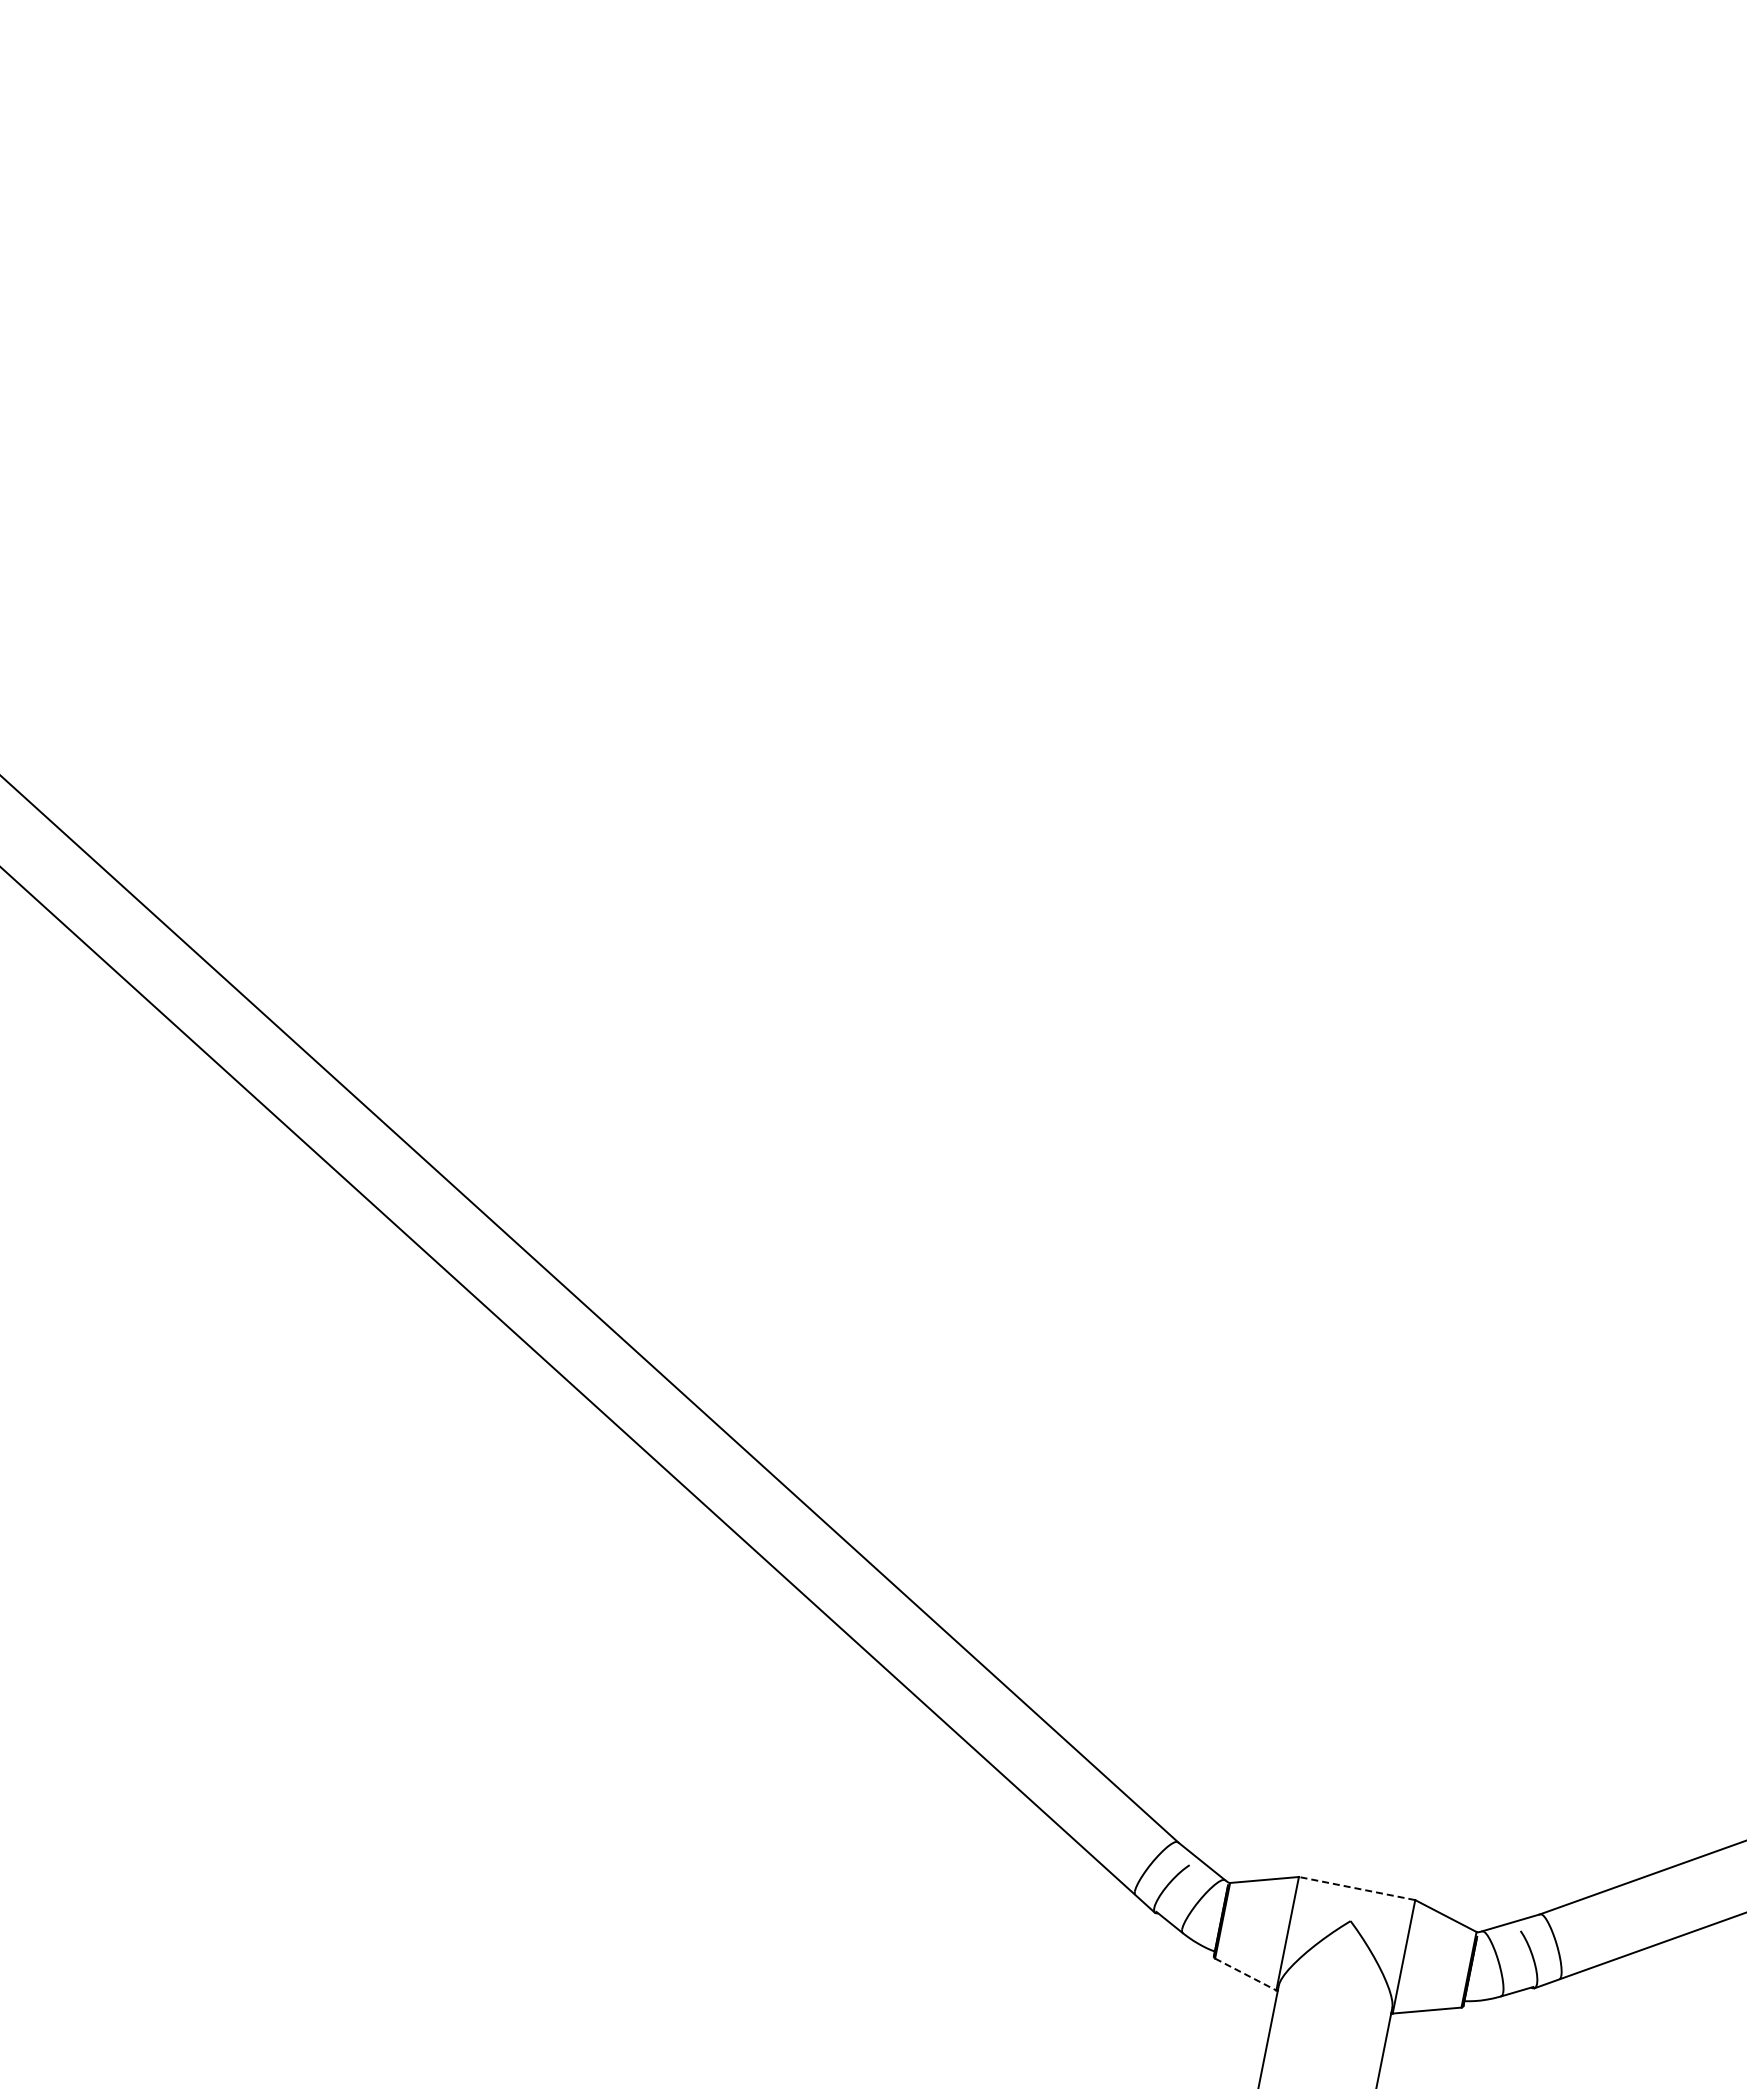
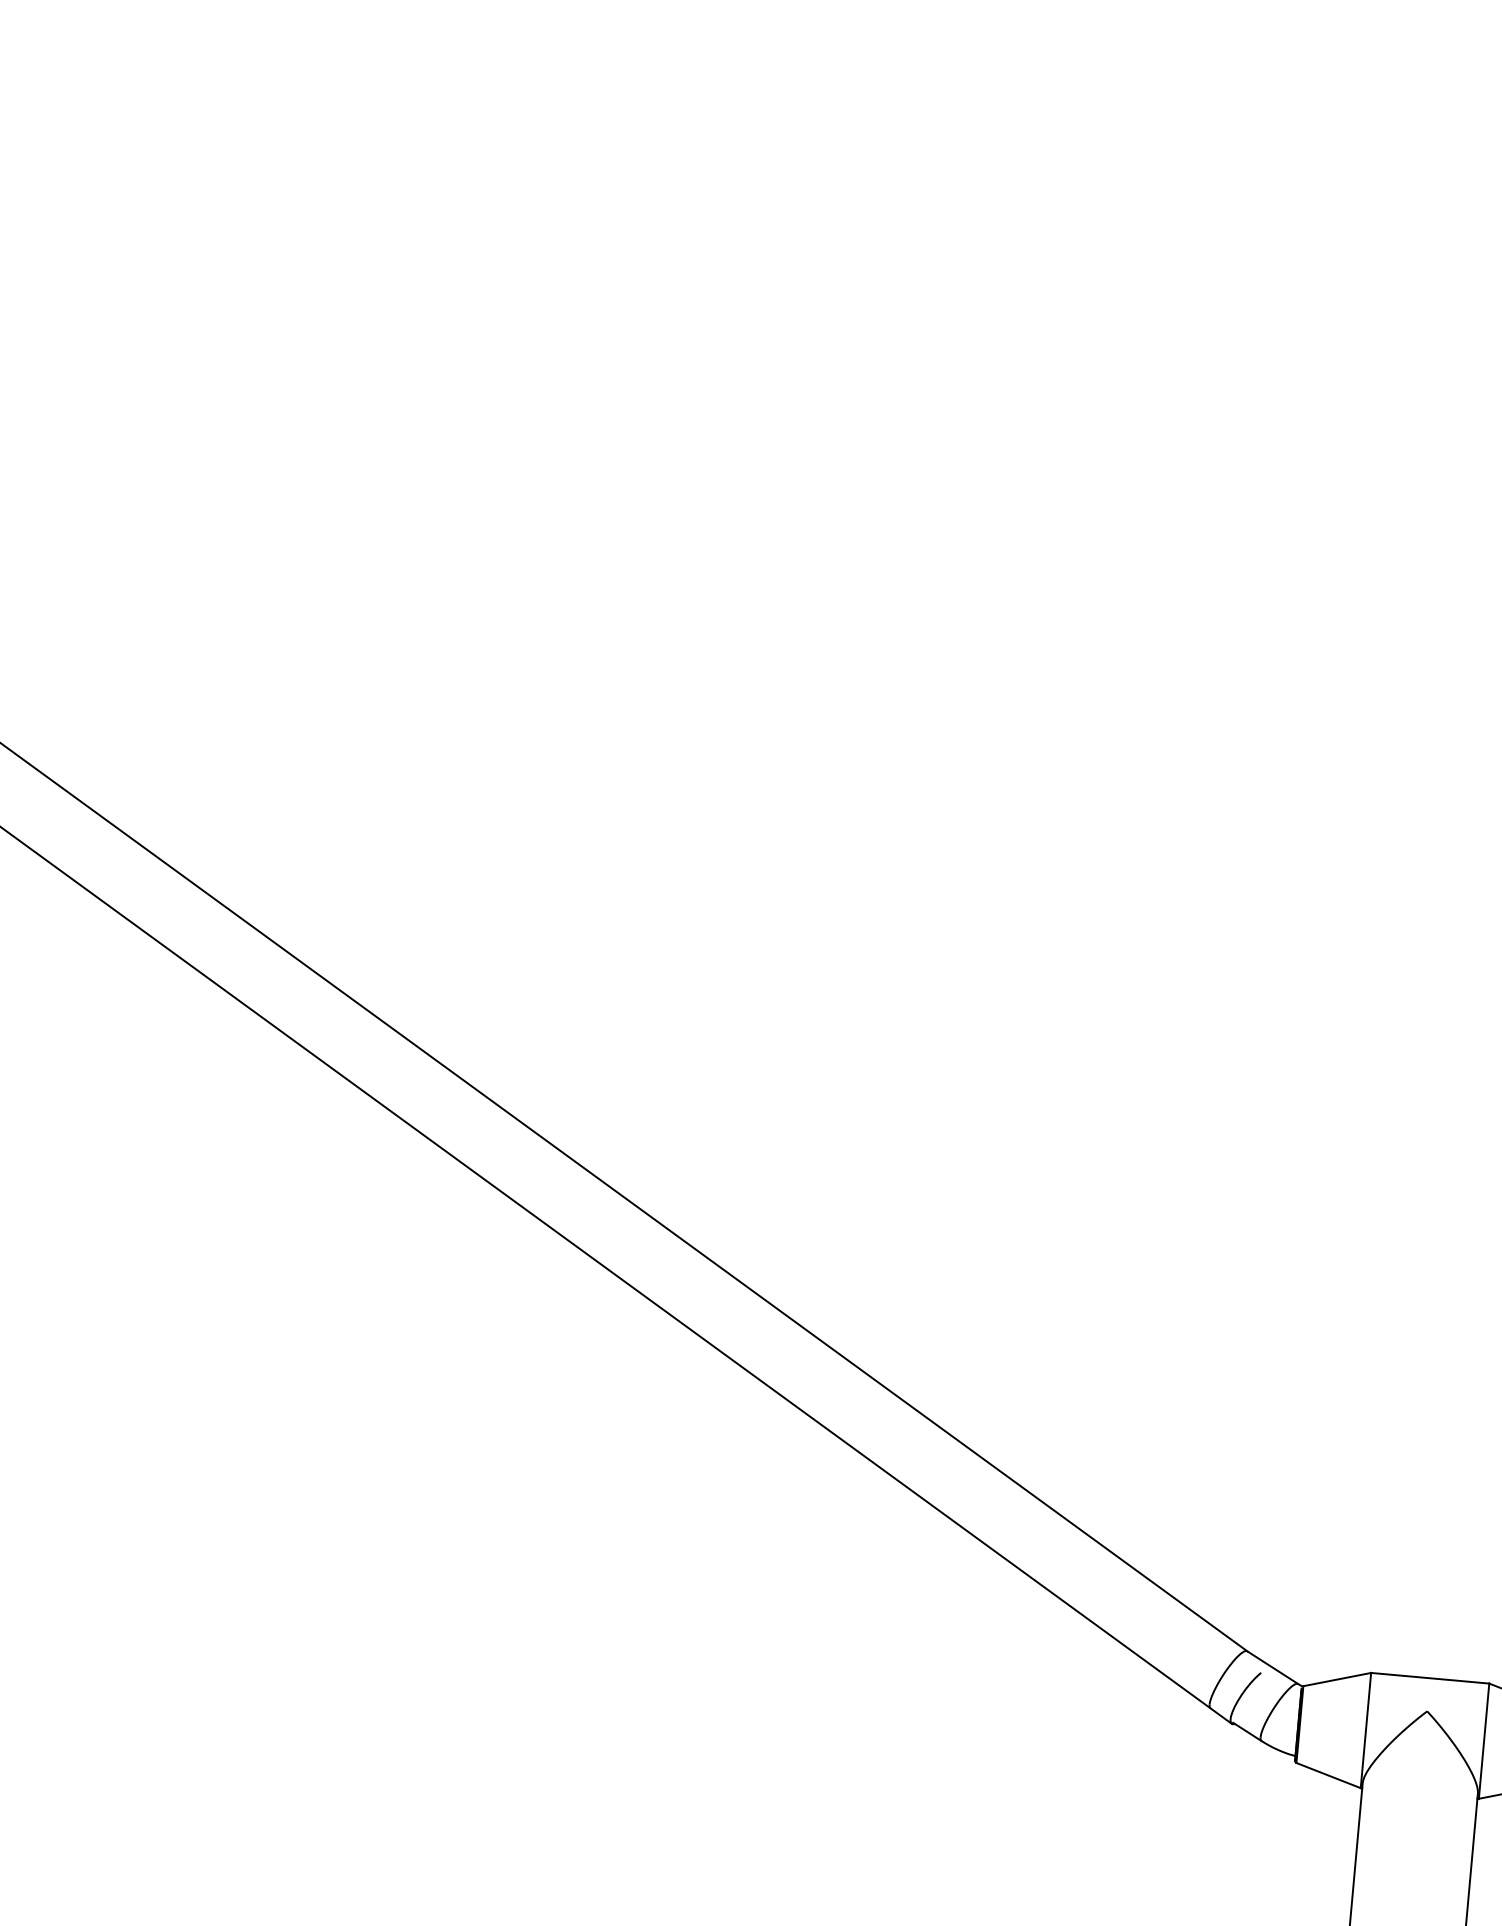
line: (1356, 1888) -> (1429, 1678), dashed -> solid
line: (1245, 1974) -> (1328, 1775), dashed -> solid

